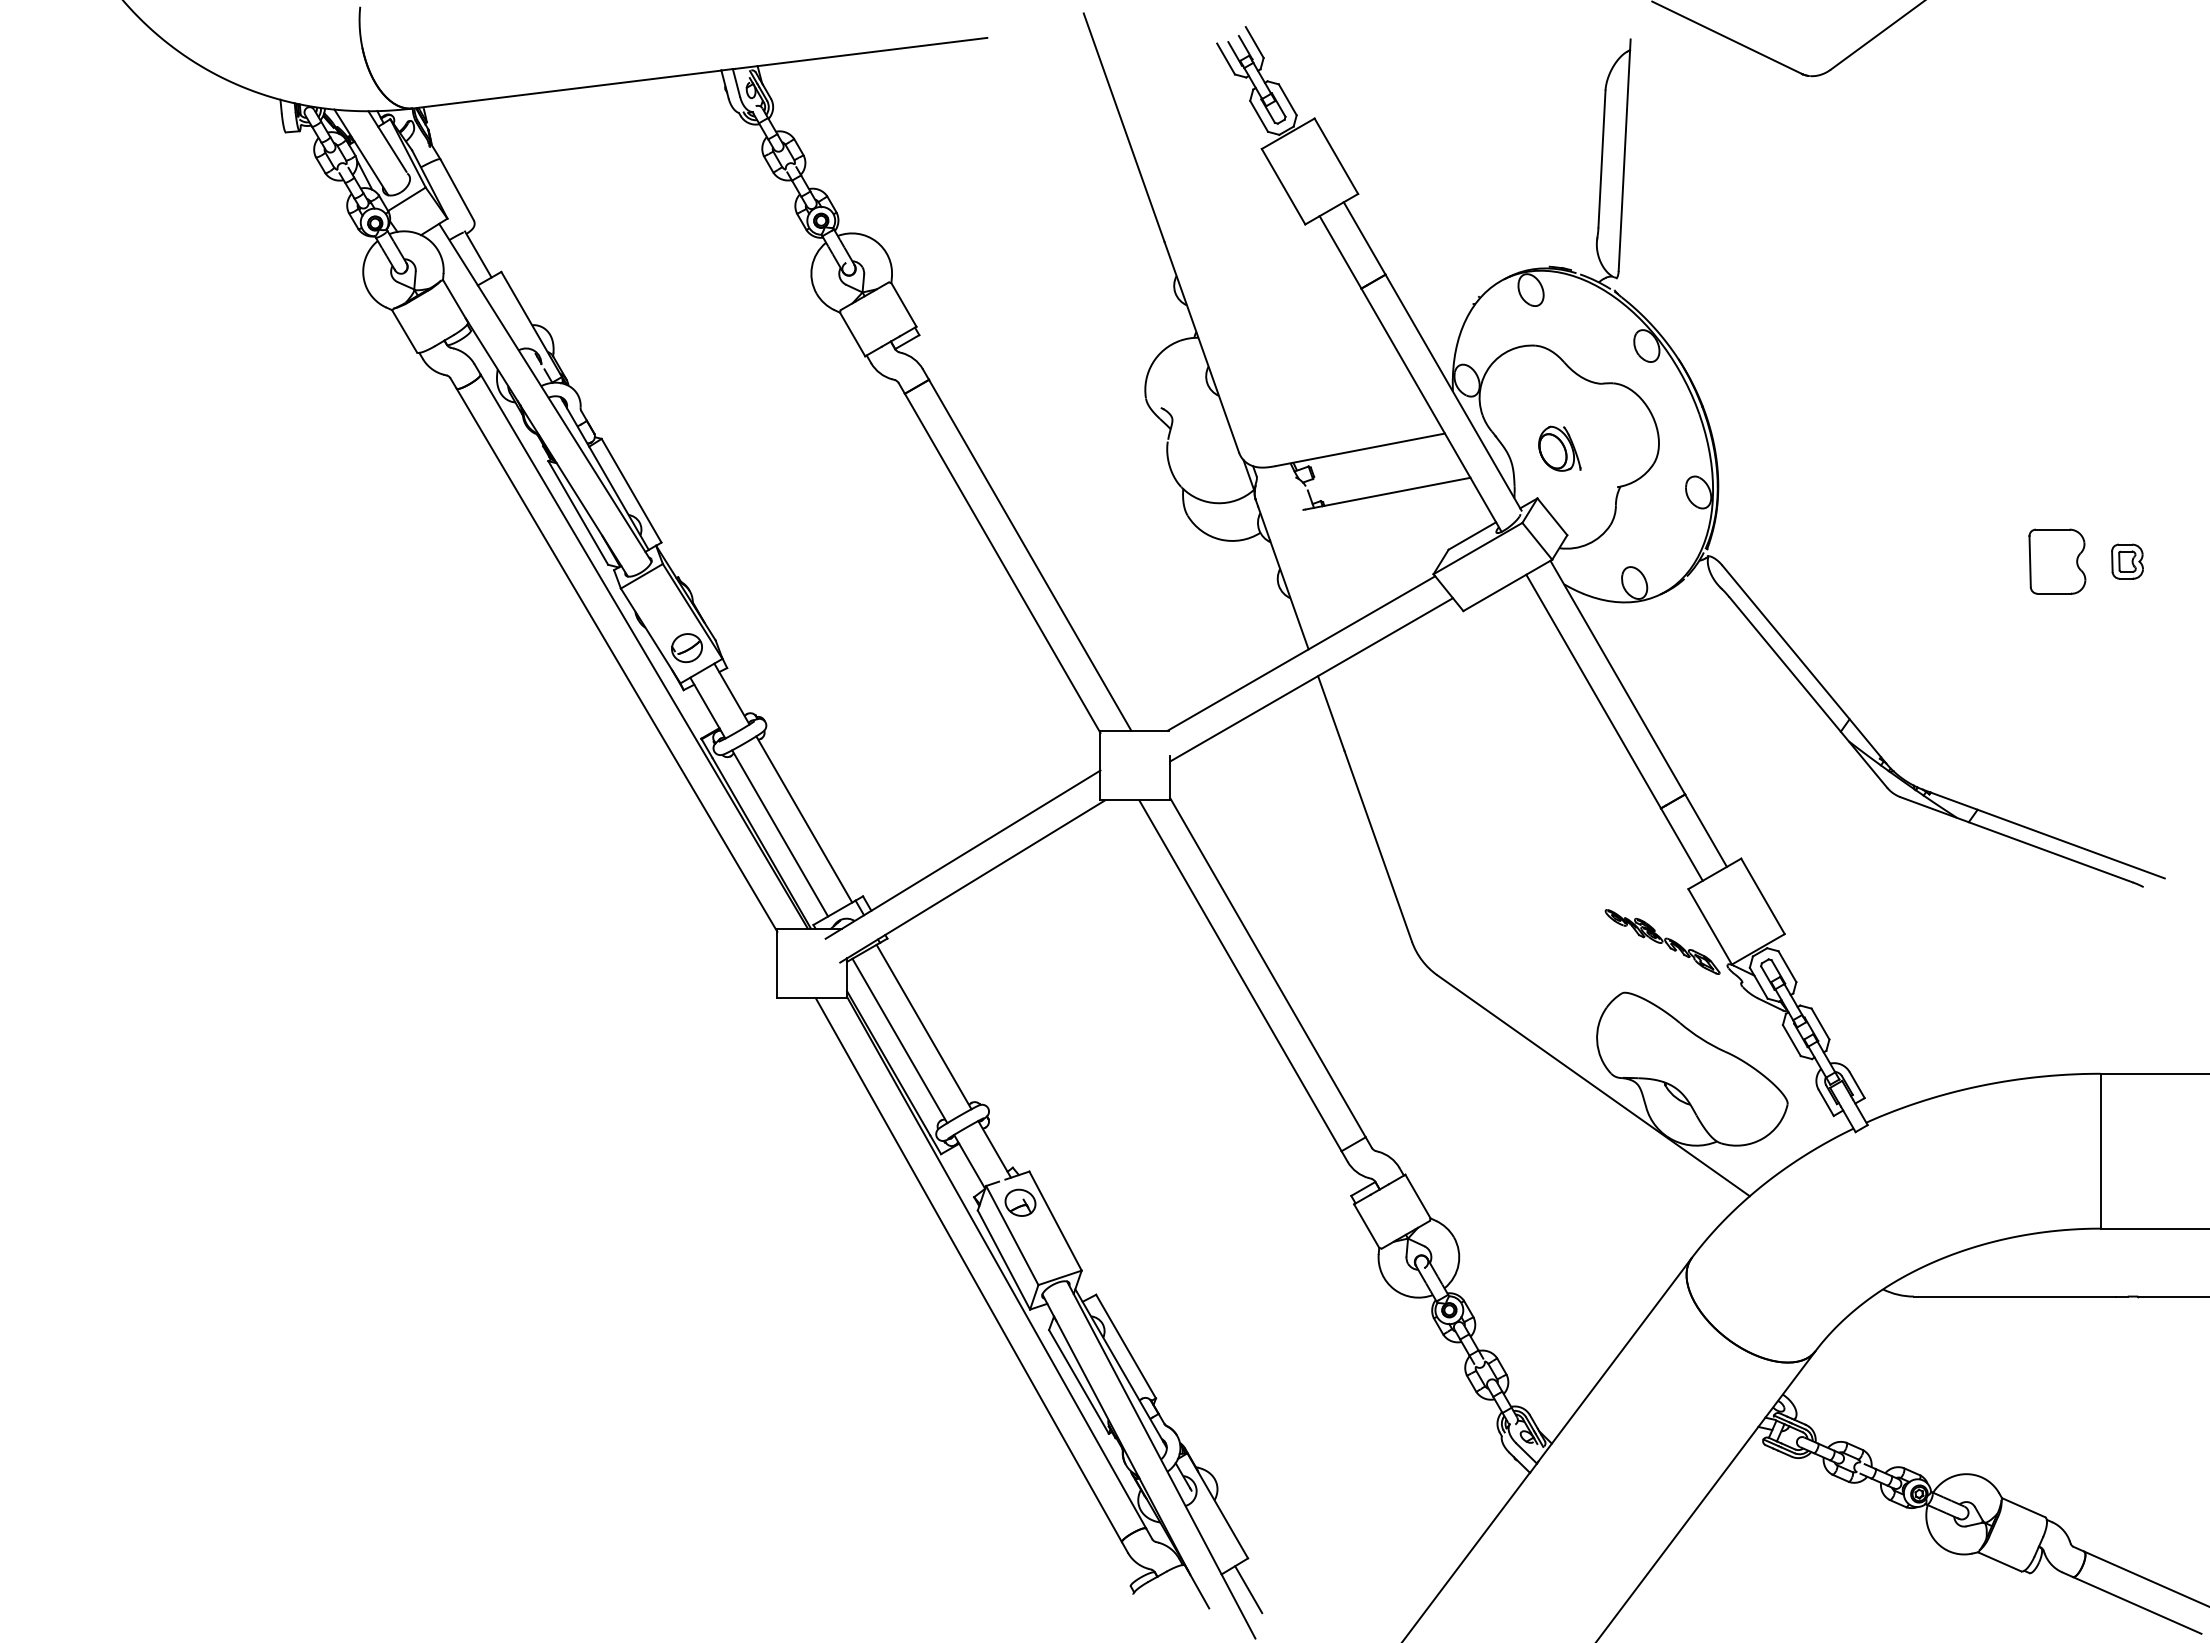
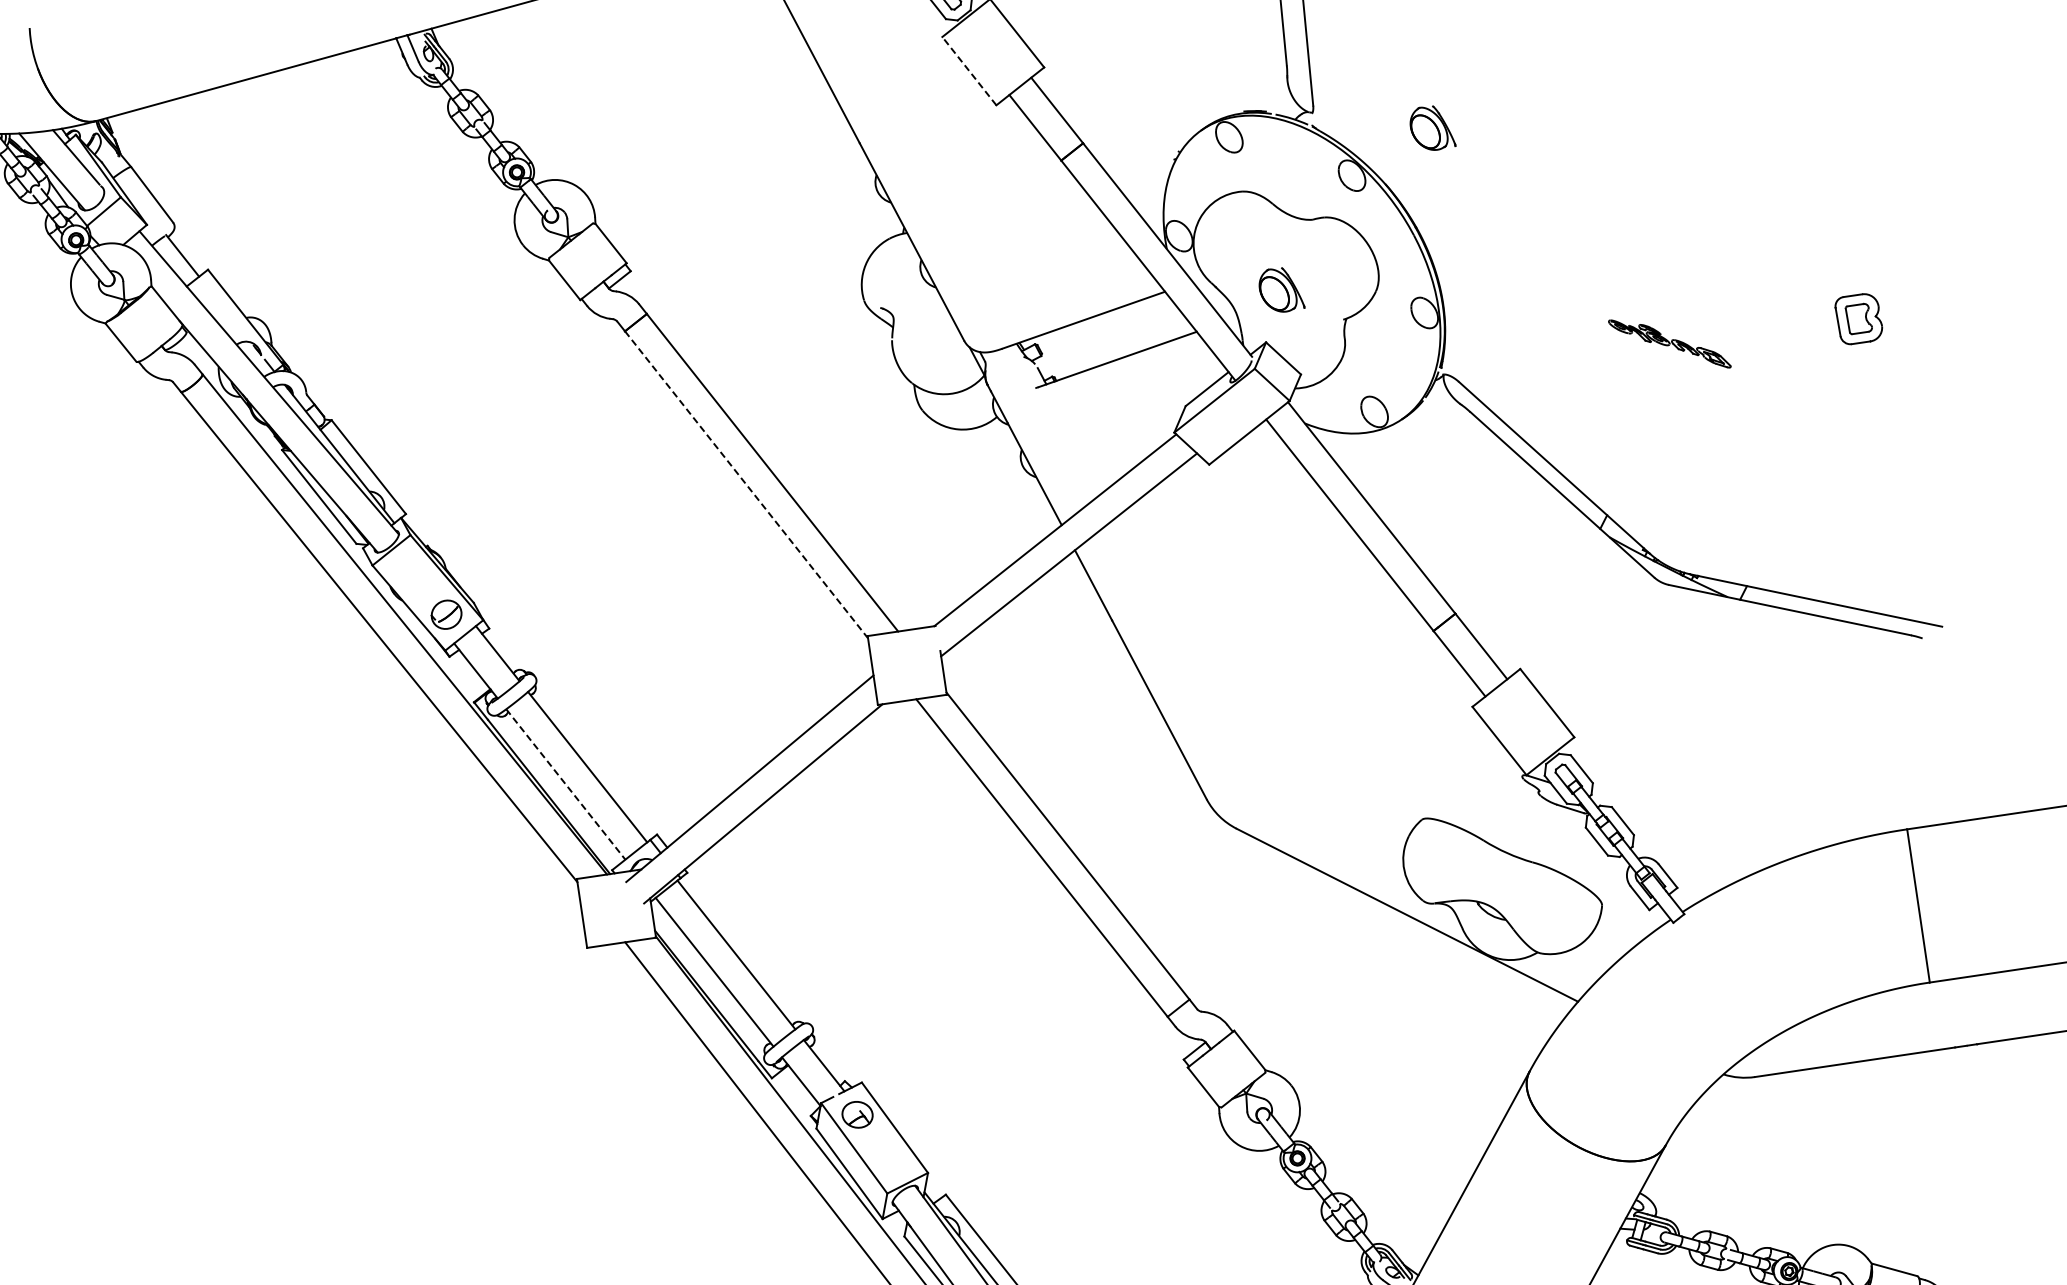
line: (1283, 186) -> (969, 70), solid -> dashed
part: (1732, 310) -> (1431, 128), added
part: (2057, 561) -> (1789, 328), removed
part: (2127, 561) -> (1859, 318), size x1.4
line: (1002, 563) -> (746, 484), solid -> dashed
line: (780, 833) -> (566, 784), solid -> dashed
part: (1662, 941) -> (1669, 343), moved

